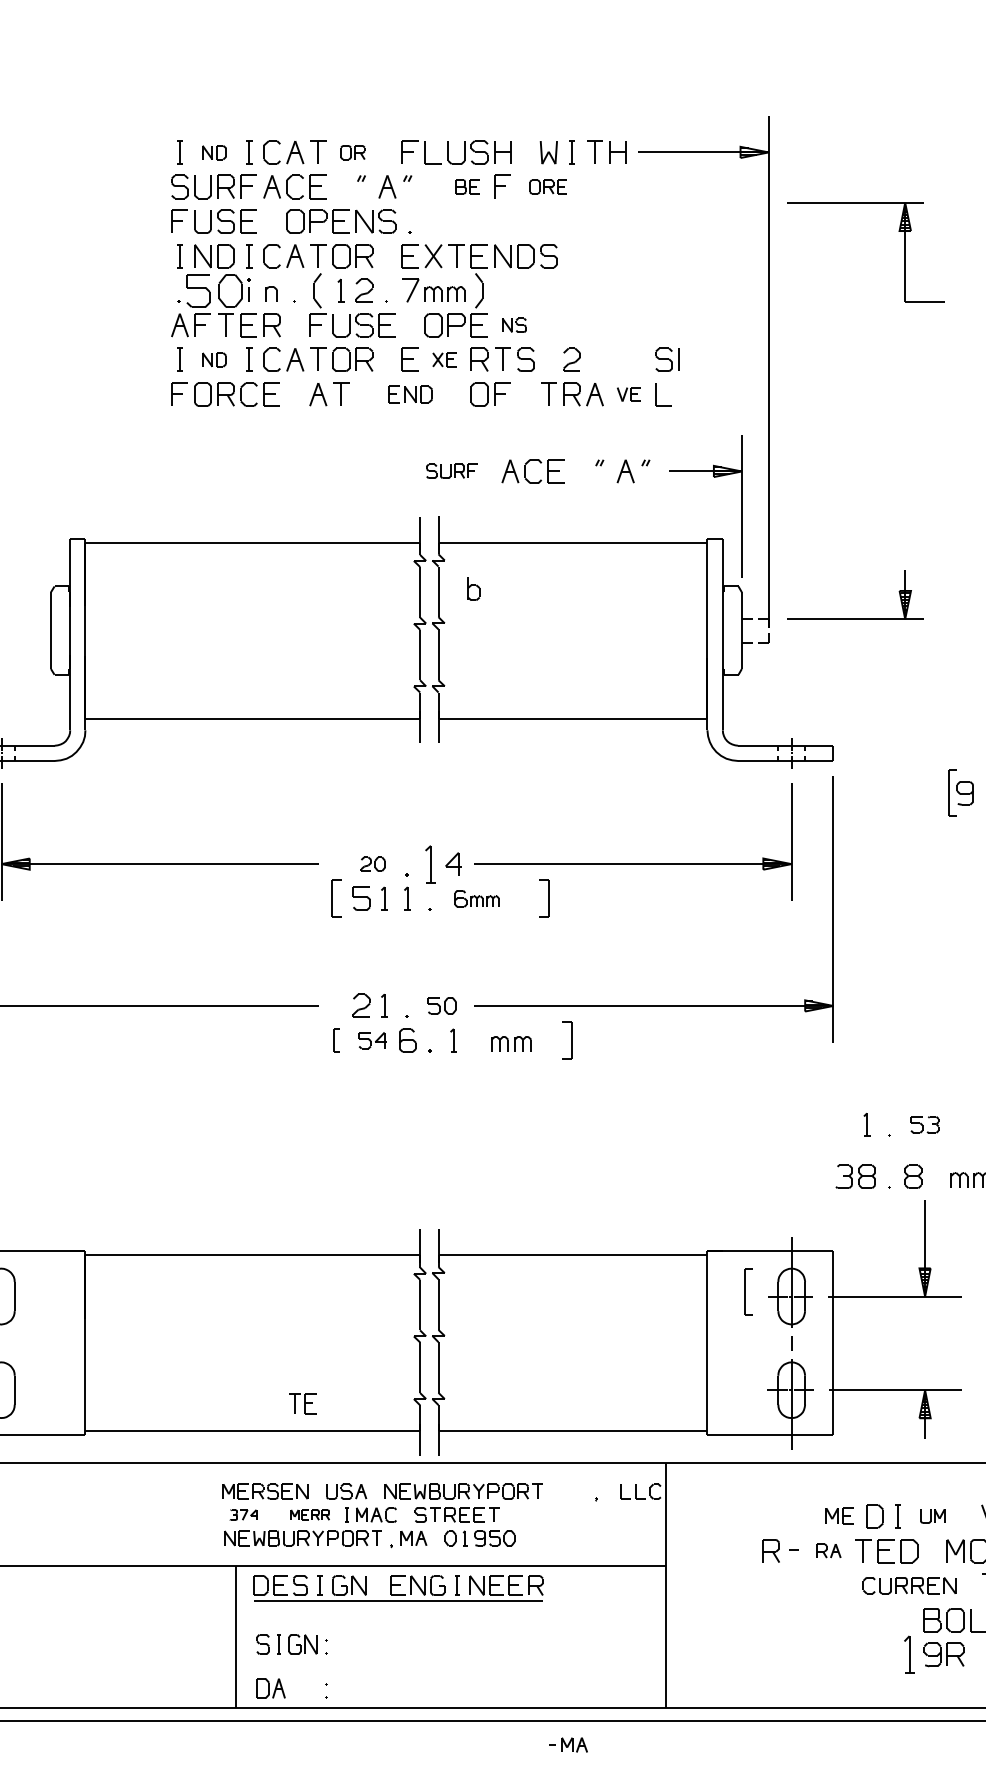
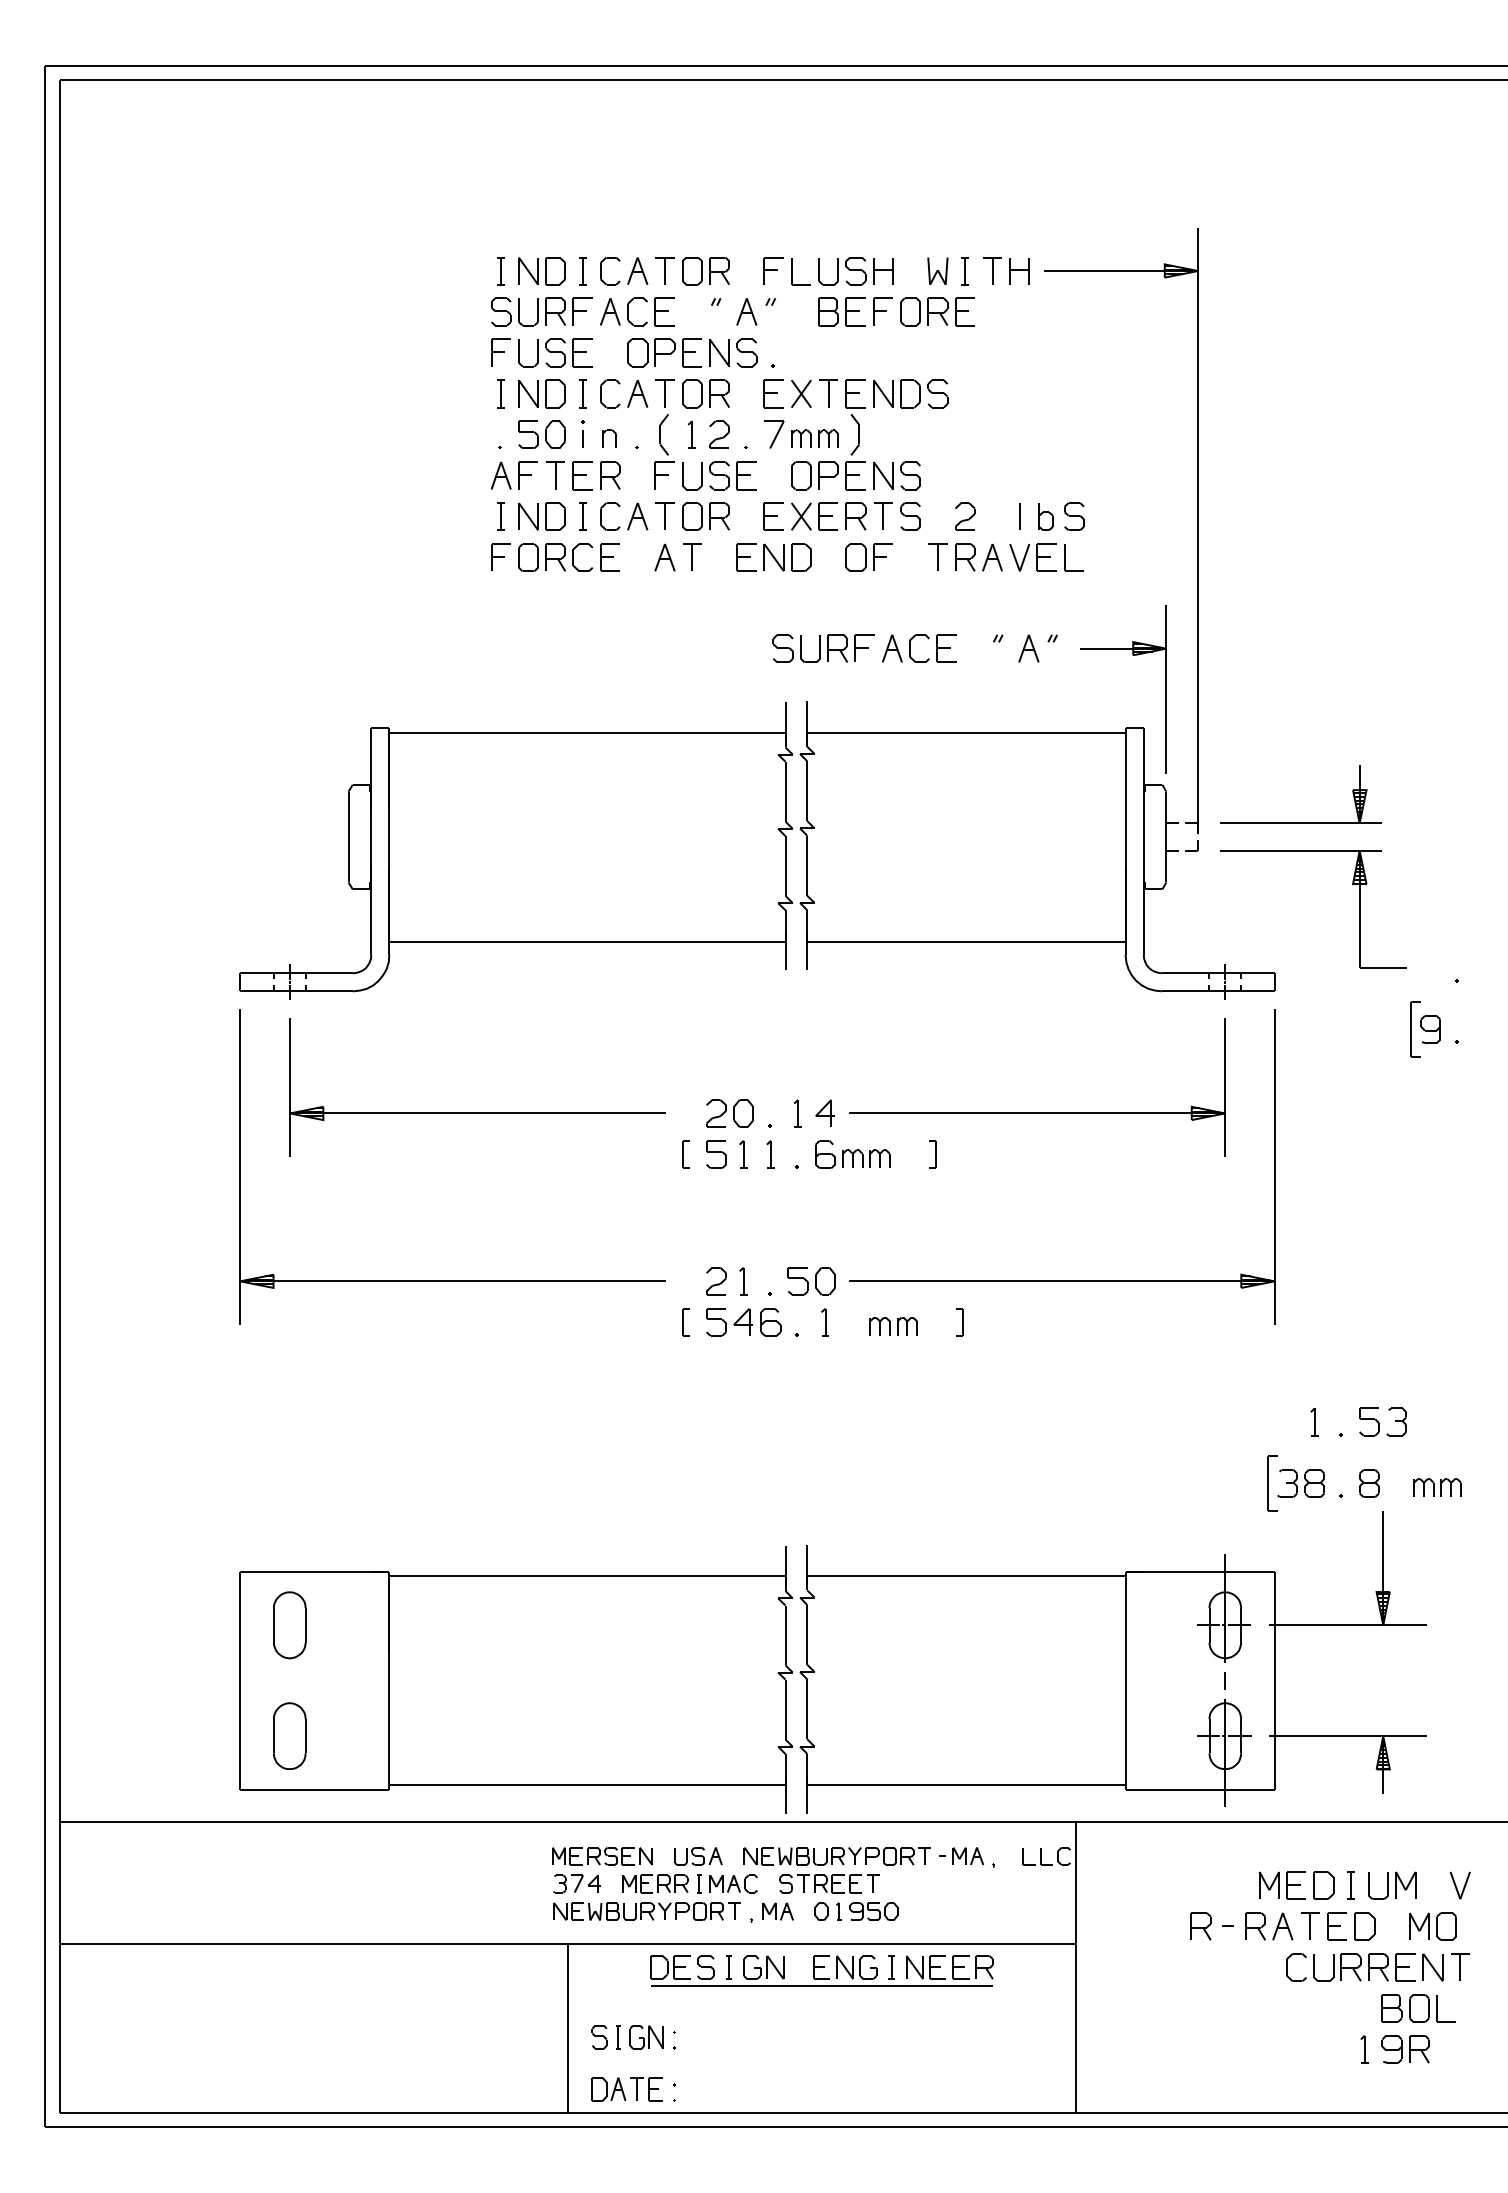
part: (214, 152) -> (541, 271), size x1.67
part: (352, 152) -> (705, 271), size x1.67
part: (467, 186) -> (841, 311), size x1.67
part: (548, 186) -> (937, 311), size x1.67
part: (905, 252) -> (1359, 909), moved
part: (214, 290) -> (541, 434), size x0.71
part: (513, 325) -> (896, 475), size x1.67
part: (214, 359) -> (541, 516), size x1.67
part: (444, 359) -> (814, 516), size x1.67
line: (678, 359) -> (1019, 516), moved
part: (409, 394) -> (773, 557), size x1.43
part: (628, 394) -> (1032, 557), size x1.67
part: (452, 471) -> (823, 648), size x1.67
part: (473, 588) -> (1045, 516), moved
part: (372, 864) -> (729, 1113), size x1.67
part: (430, 864) -> (797, 1113), size x0.62
part: (335, 898) -> (685, 1154), size x0.62
part: (476, 898) -> (852, 1154), size x1.43
part: (544, 898) -> (932, 1154), size x0.62
part: (442, 1006) -> (811, 1281), size x1.43
part: (372, 1040) -> (729, 1322), size x1.43
part: (567, 1040) -> (959, 1322), size x0.62
part: (924, 1124) -> (1382, 1421), size x1.43
part: (748, 1292) -> (1272, 1483), moved
part: (302, 1403) -> (646, 2089), moved
part: (243, 1514) -> (576, 1883), size x1.43
part: (310, 1514) -> (655, 1883), size x1.43
part: (840, 1516) -> (1282, 1885), size x1.43
part: (932, 1516) -> (1392, 1885), size x1.67
part: (829, 1550) -> (1269, 1926), size x1.67
part: (909, 1585) -> (1364, 1967), size x1.43
part: (398, 1588) -> (821, 1970), moved
part: (909, 1654) -> (1364, 2049), size x0.62
part: (568, 1745) -> (961, 1856), moved

